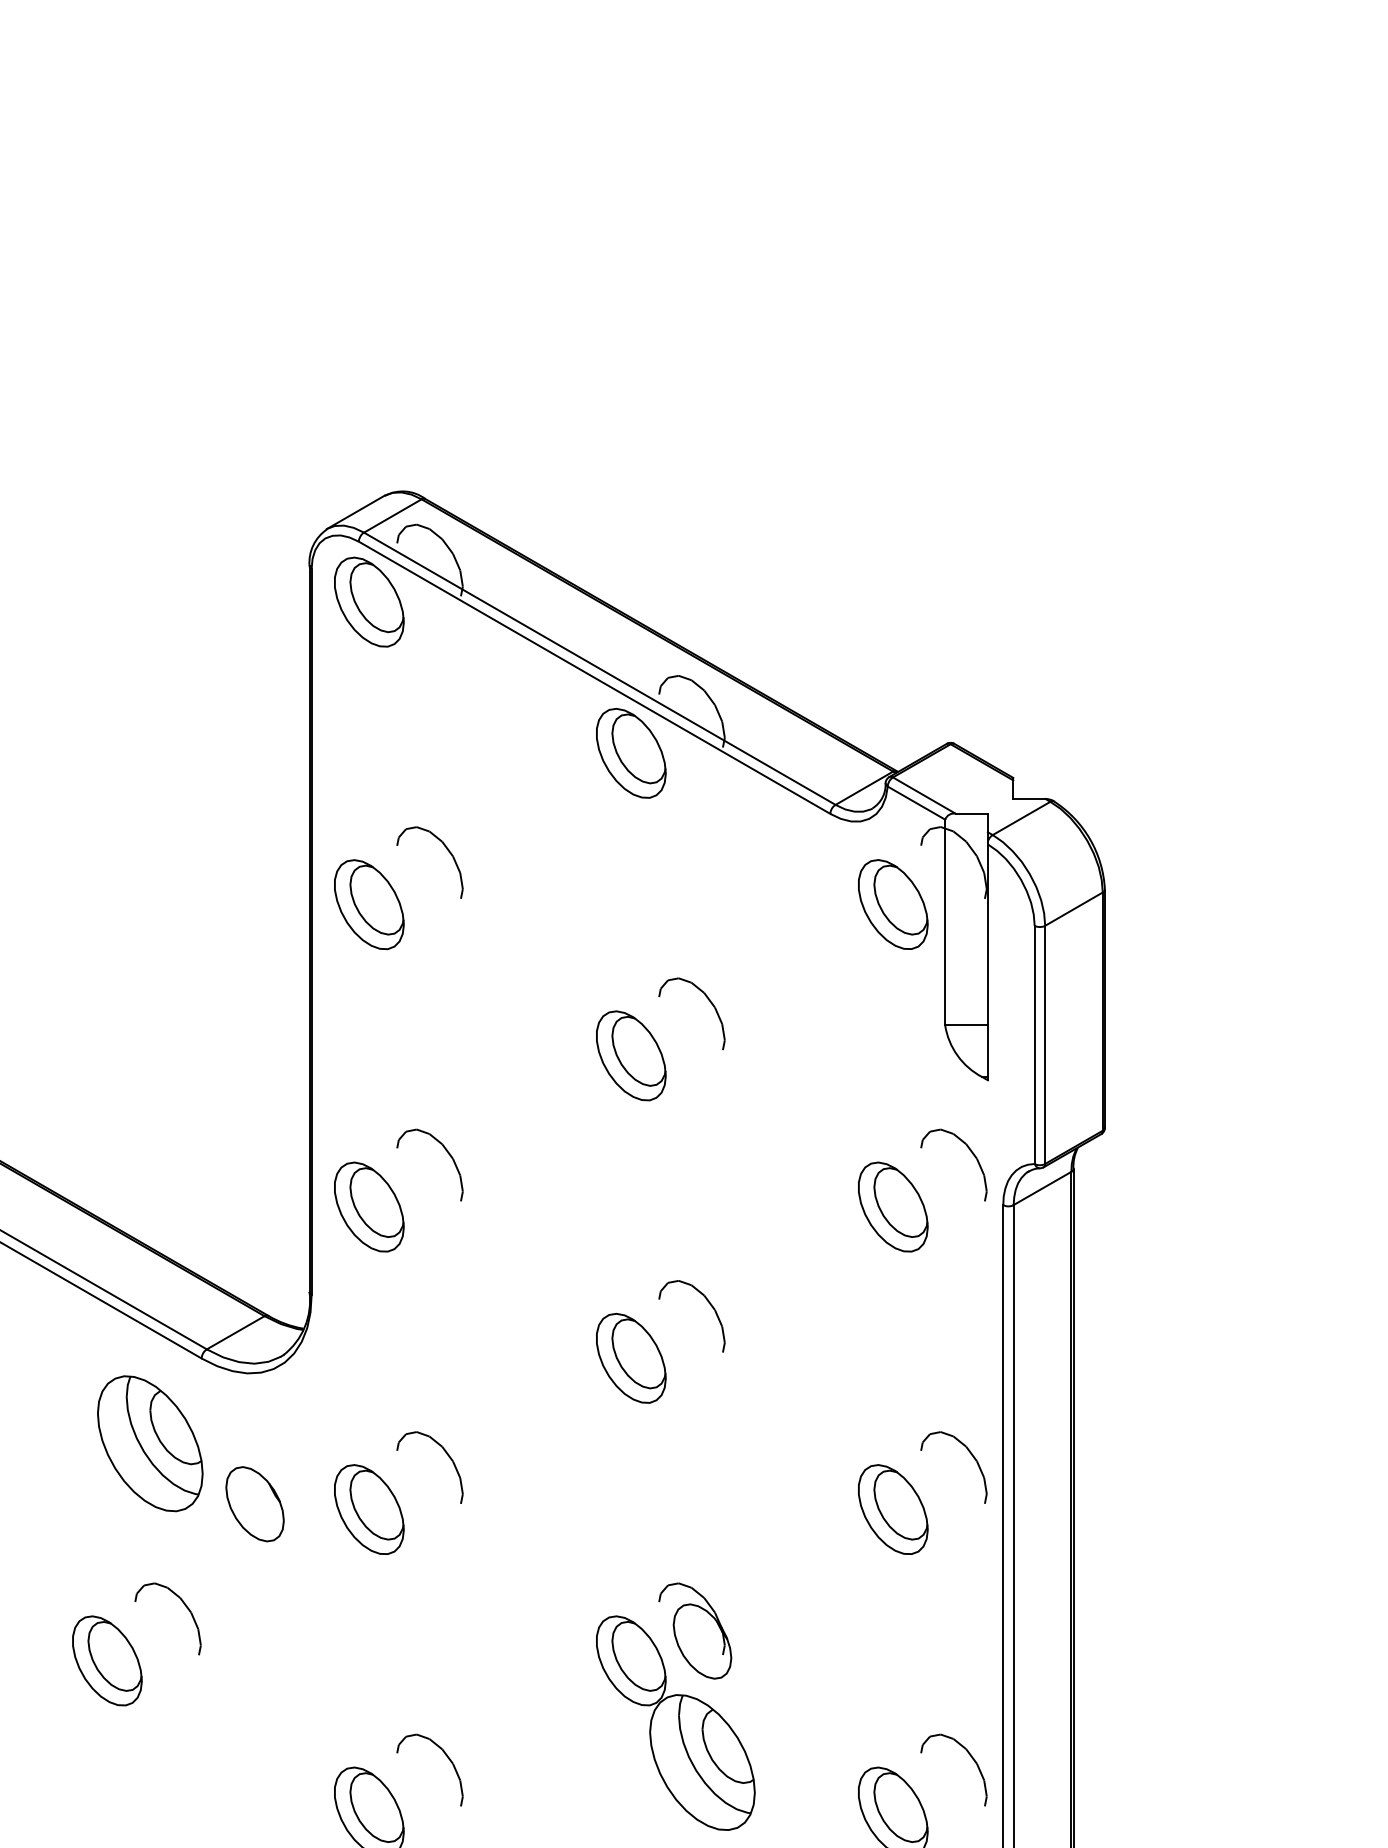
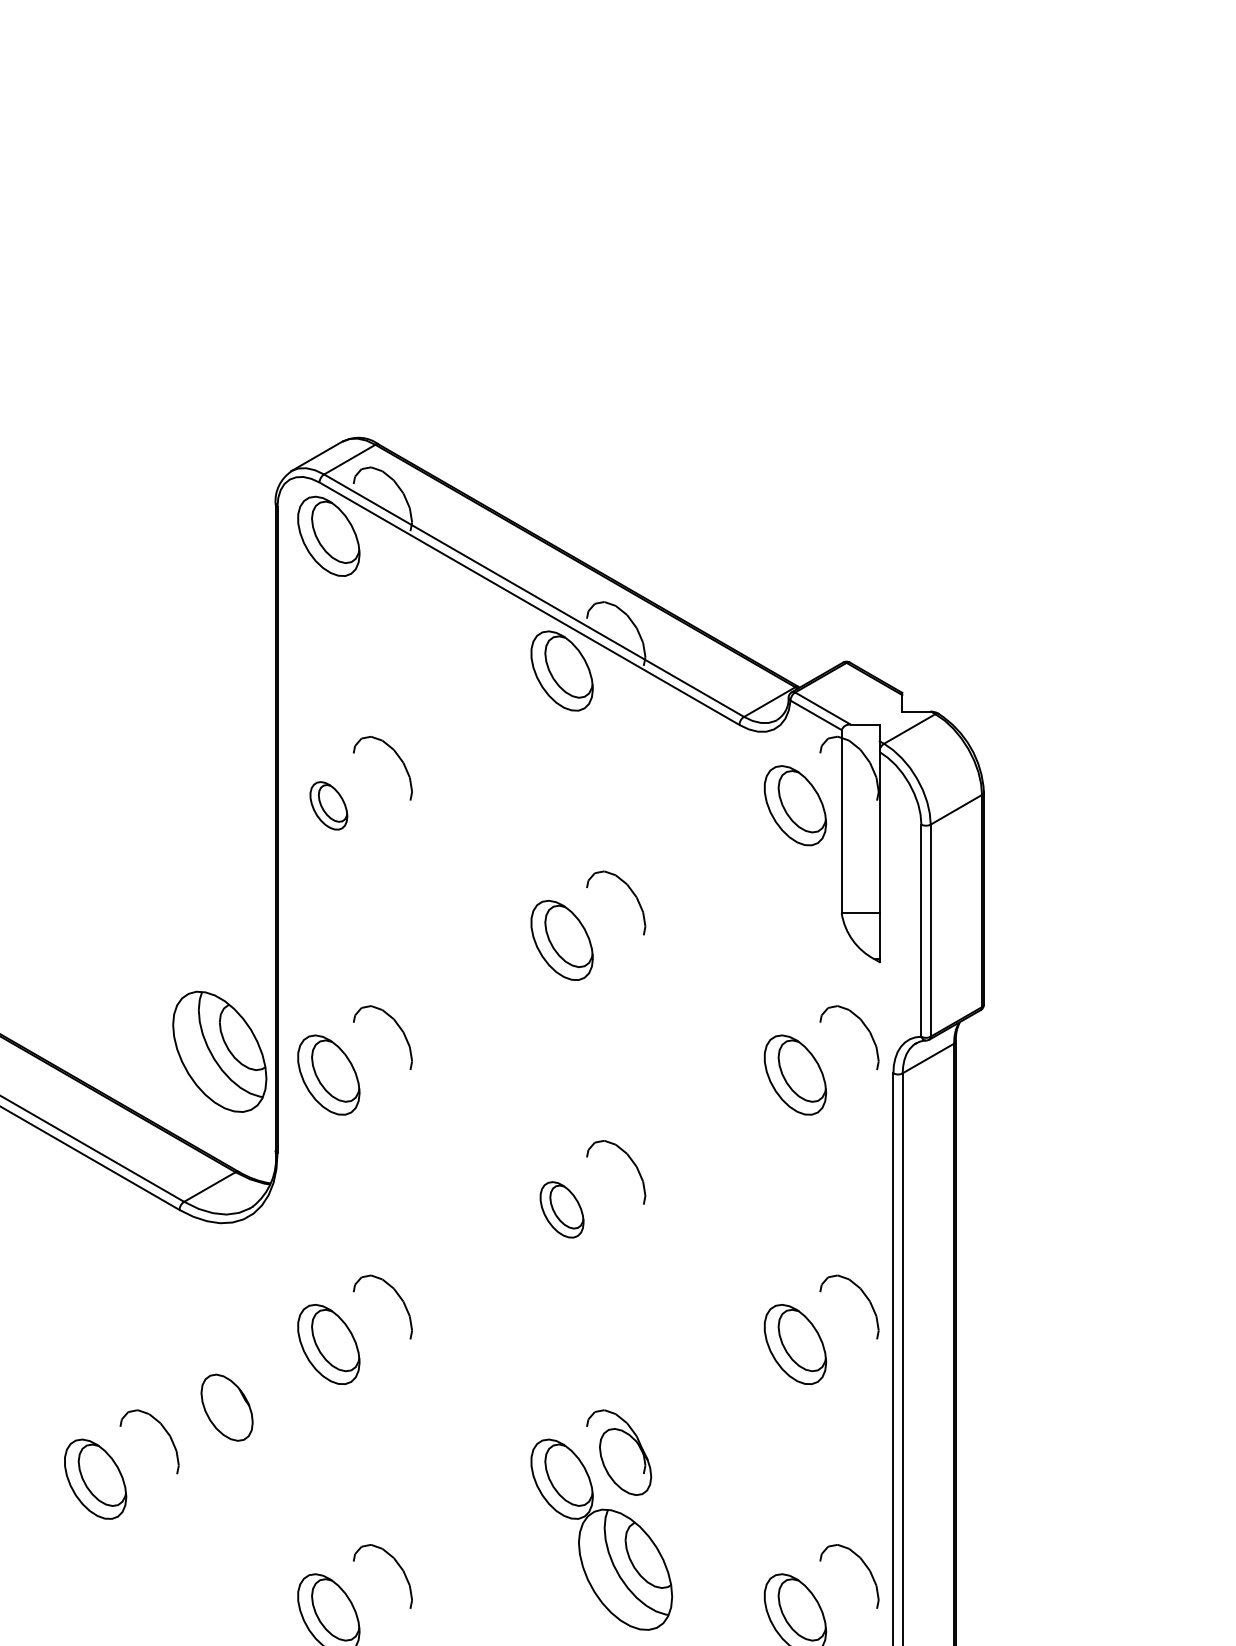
part: (368, 904) -> (328, 805), size x0.6
part: (630, 1358) -> (561, 1209), size x0.7
part: (149, 1443) -> (219, 1051), moved
part: (254, 1503) -> (226, 1407), moved

